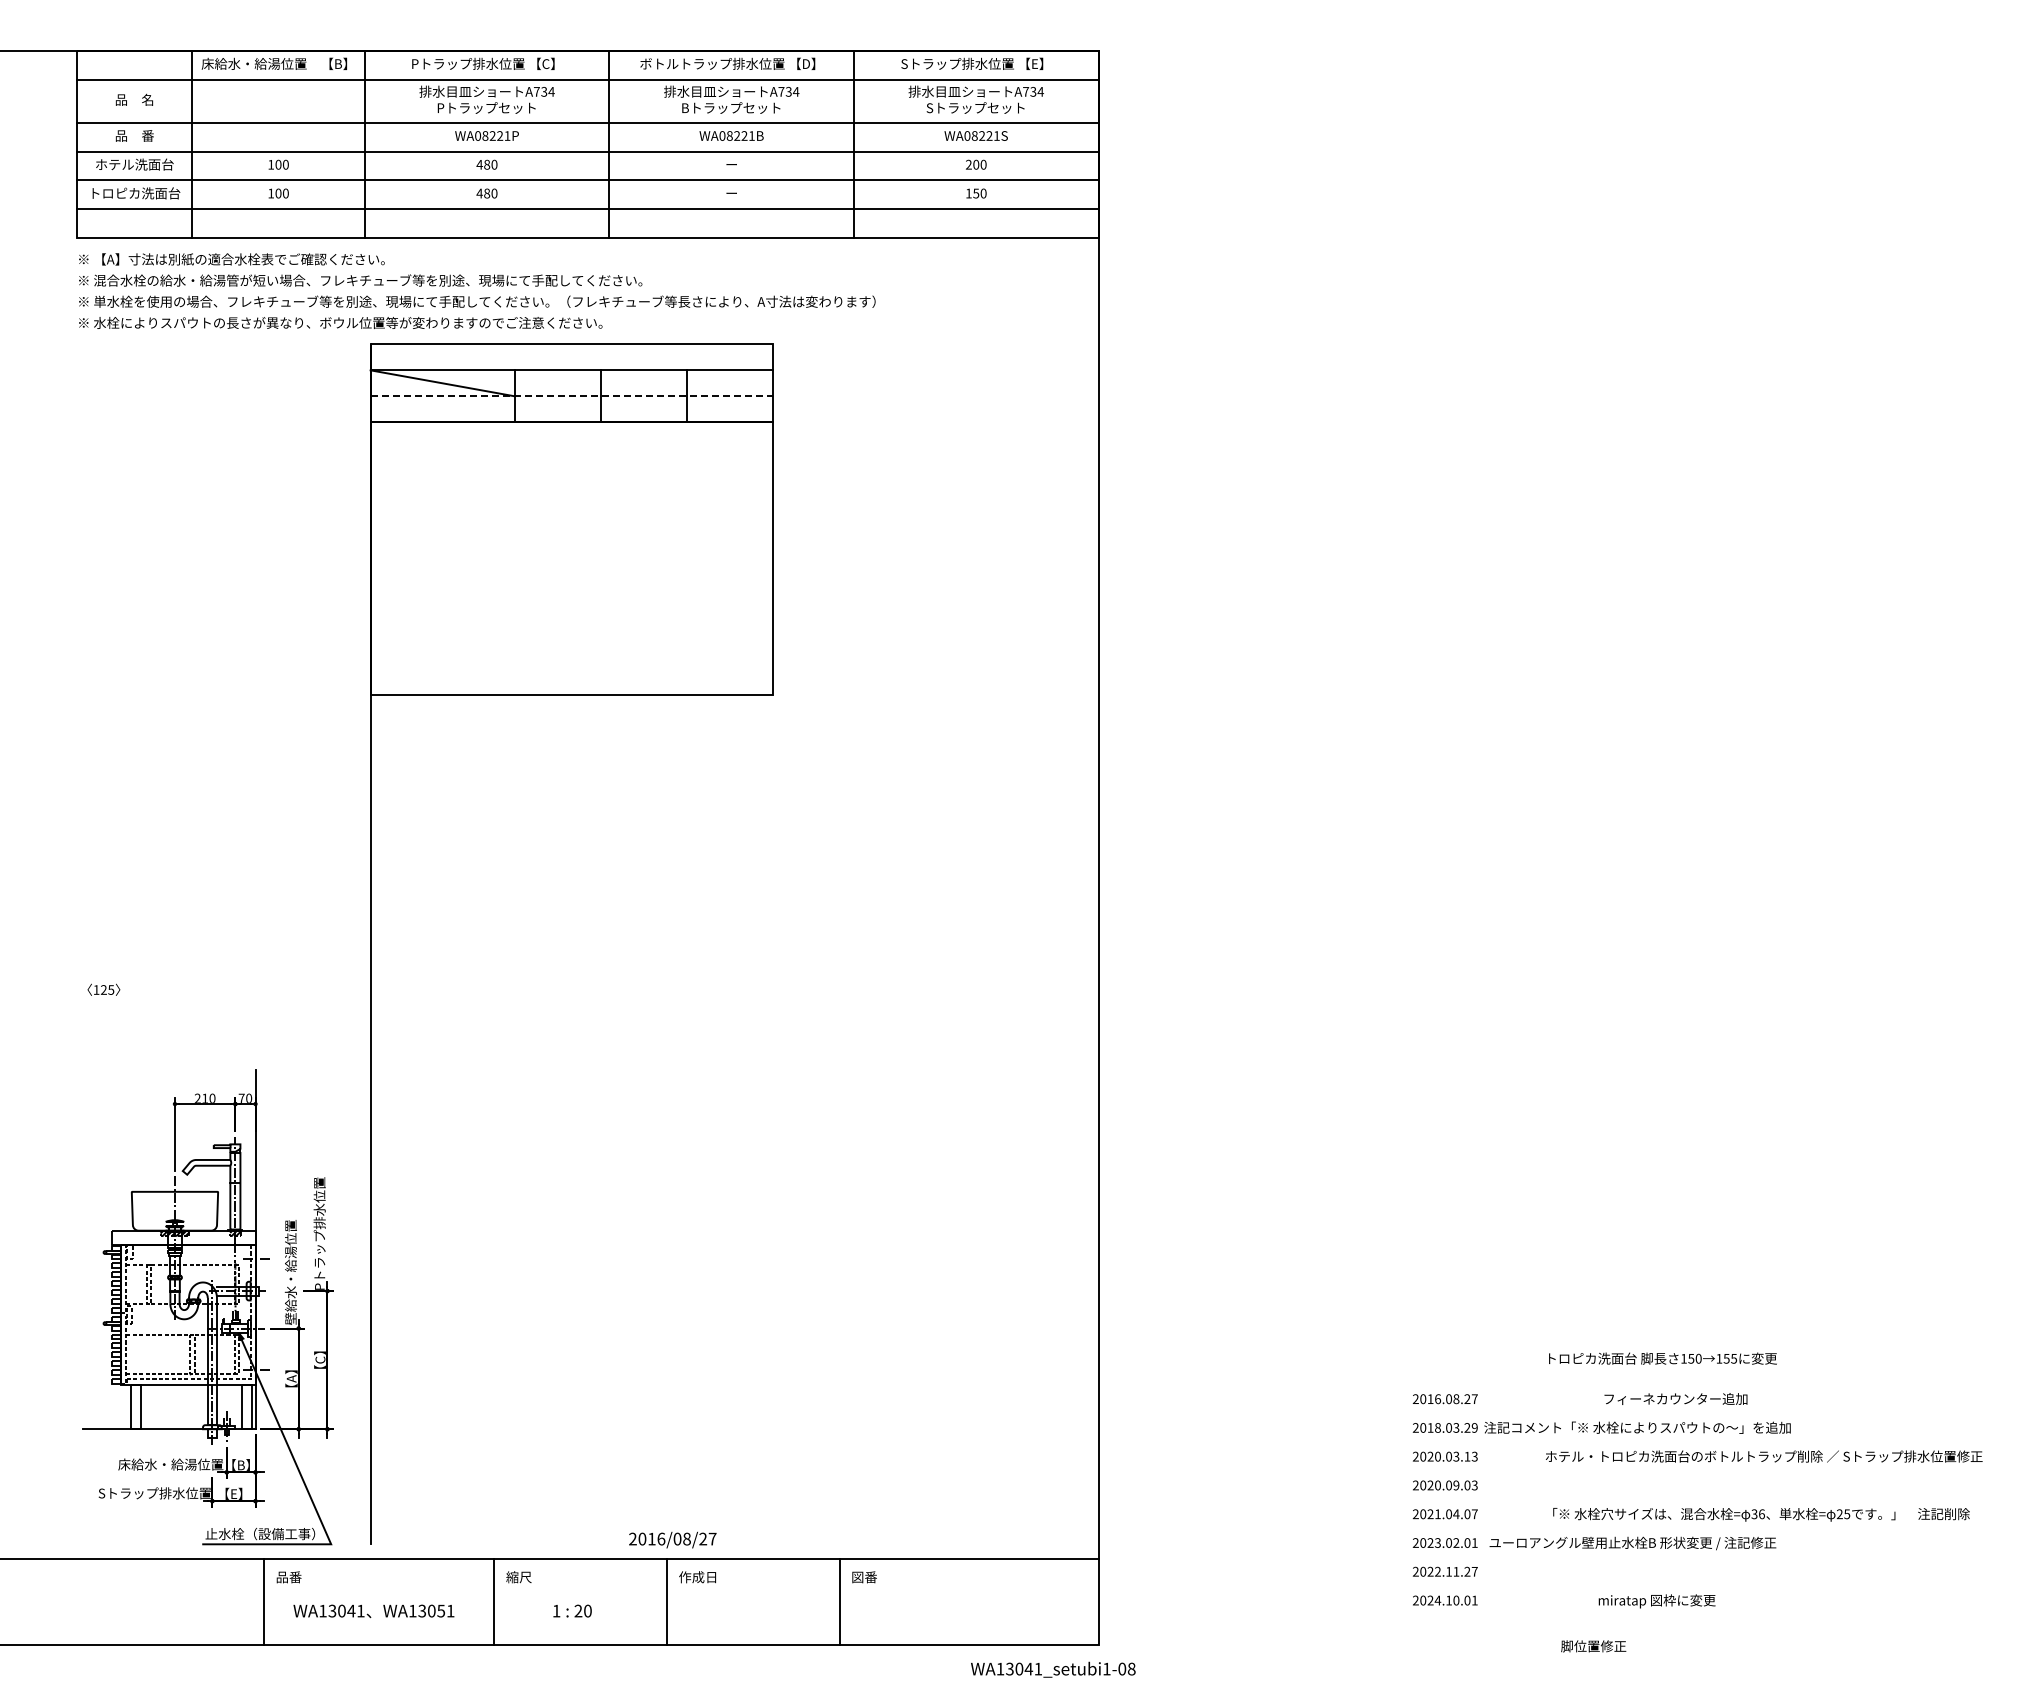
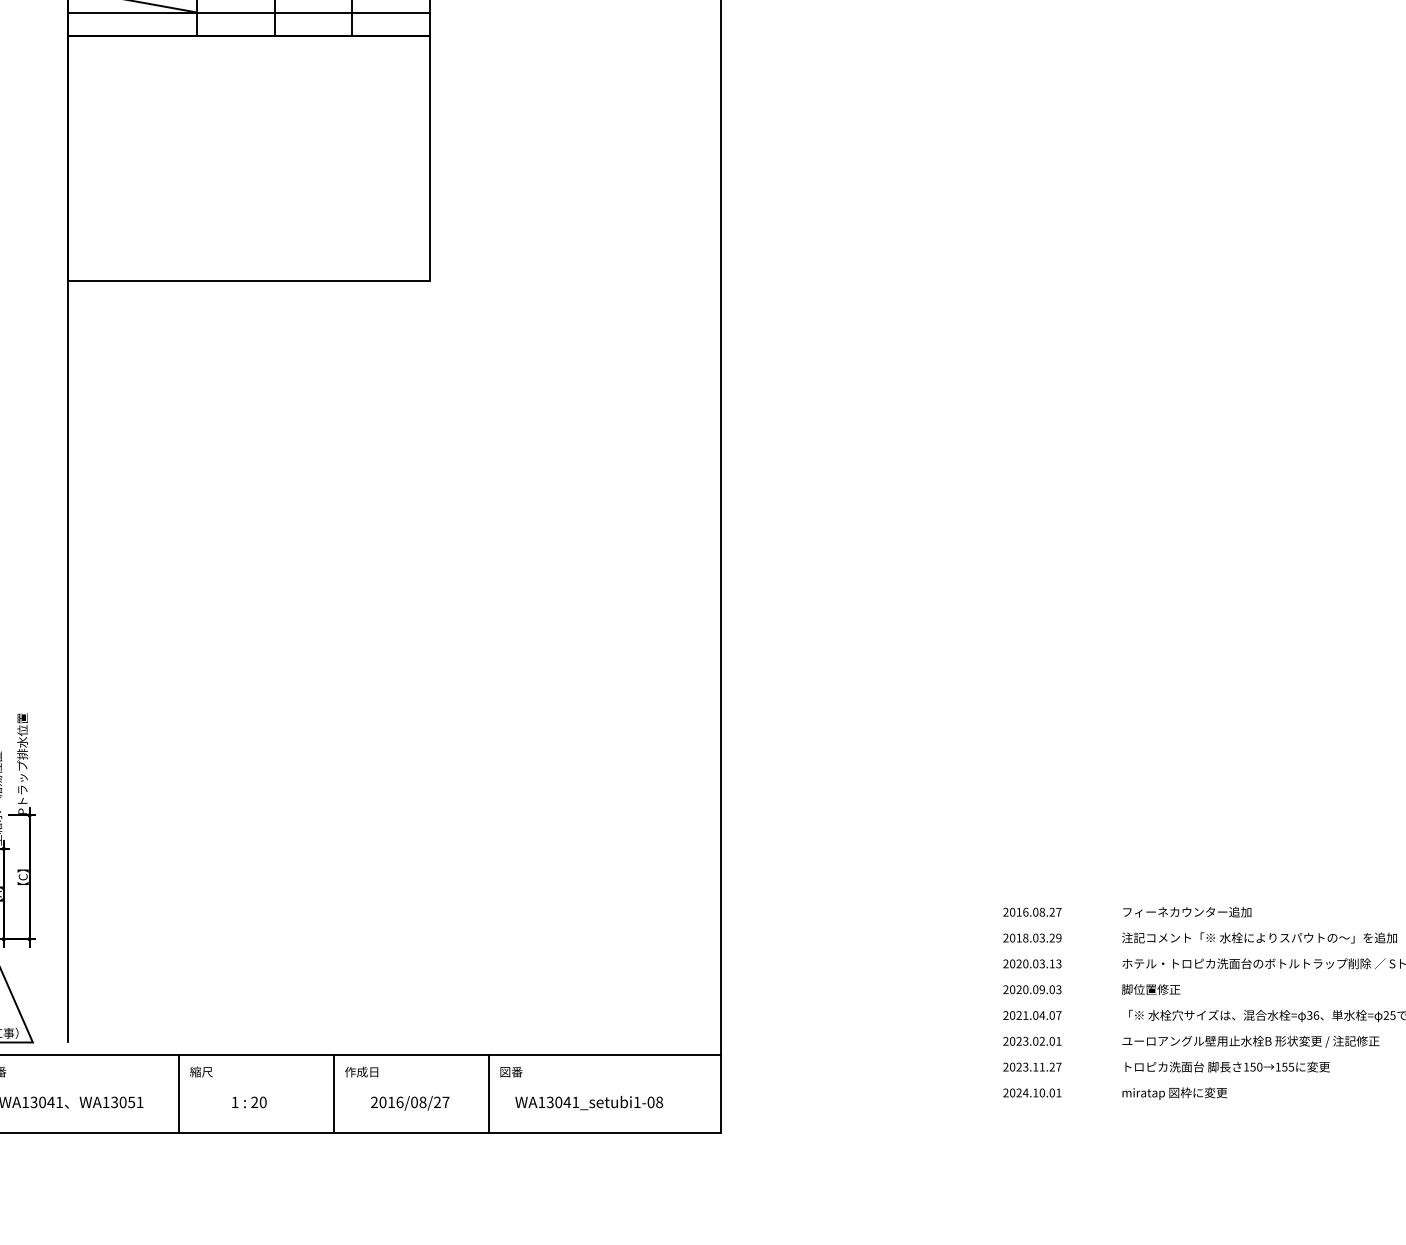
line: (572, 396) -> (249, 12), dashed -> solid
text: (1662, 1358) -> (1227, 1066), moved
text: (1675, 1398) -> (1186, 911), moved
text: (1637, 1427) -> (1259, 937), moved
text: (672, 1539) -> (409, 1102), moved
text: (1632, 1543) -> (1250, 1041), moved
text: (1437, 1572) -> (1025, 1067), 2022.11.27 -> 2023.11.27
text: (1656, 1601) -> (1174, 1093), moved
text: (1593, 1646) -> (1150, 989), moved
text: (1053, 1669) -> (589, 1102), moved

